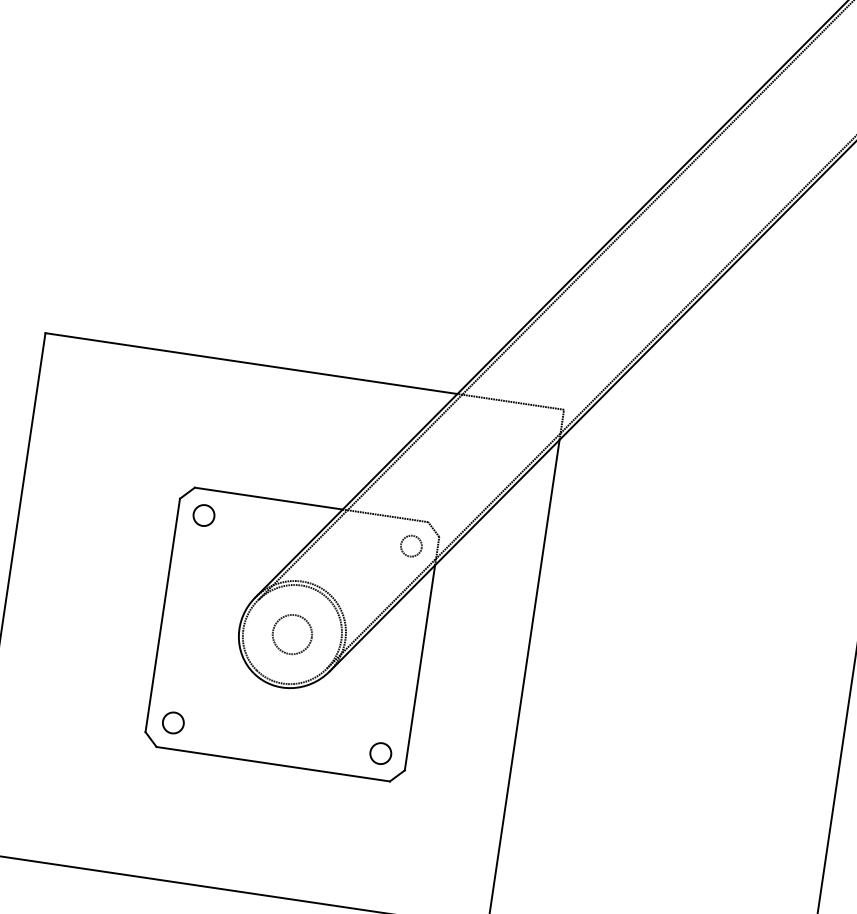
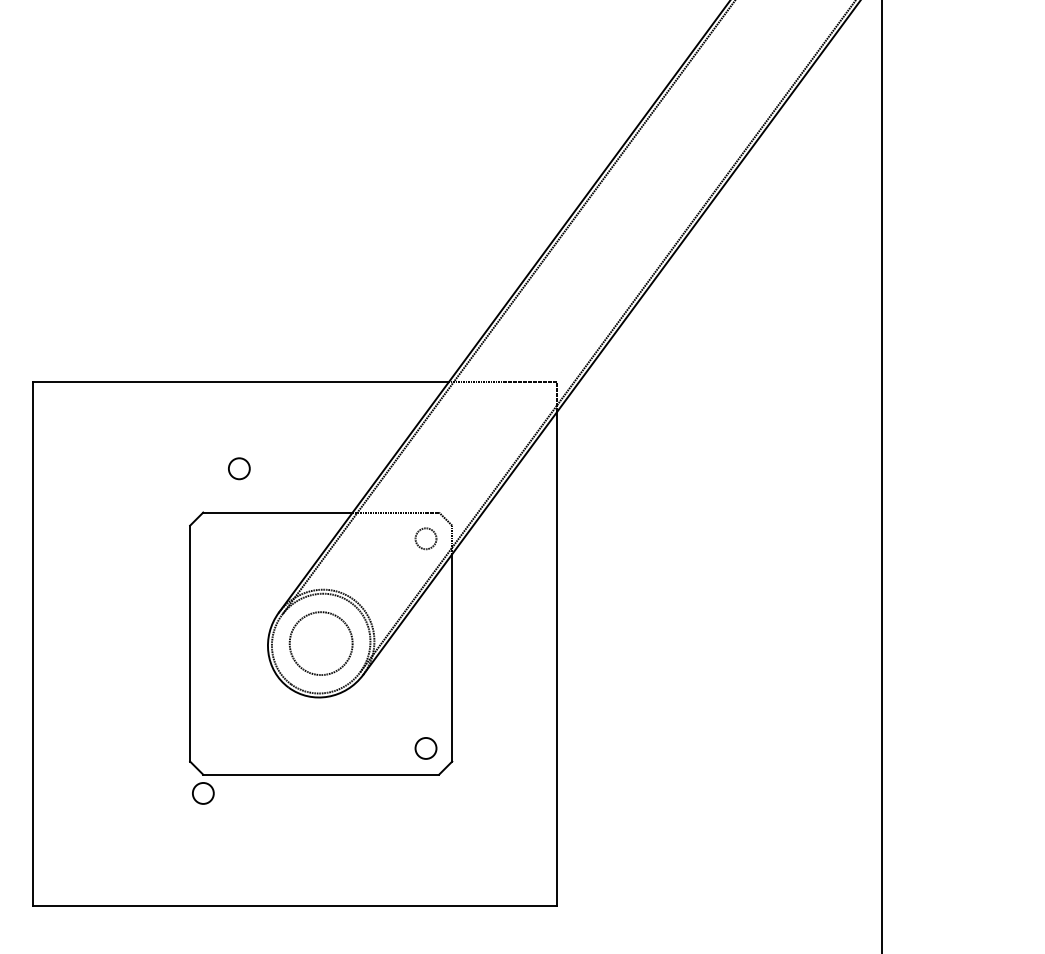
circle: (204, 515) -> (239, 468), moved
circle: (291, 634) -> (320, 643), size x1.6
circle: (173, 723) -> (203, 793), moved

